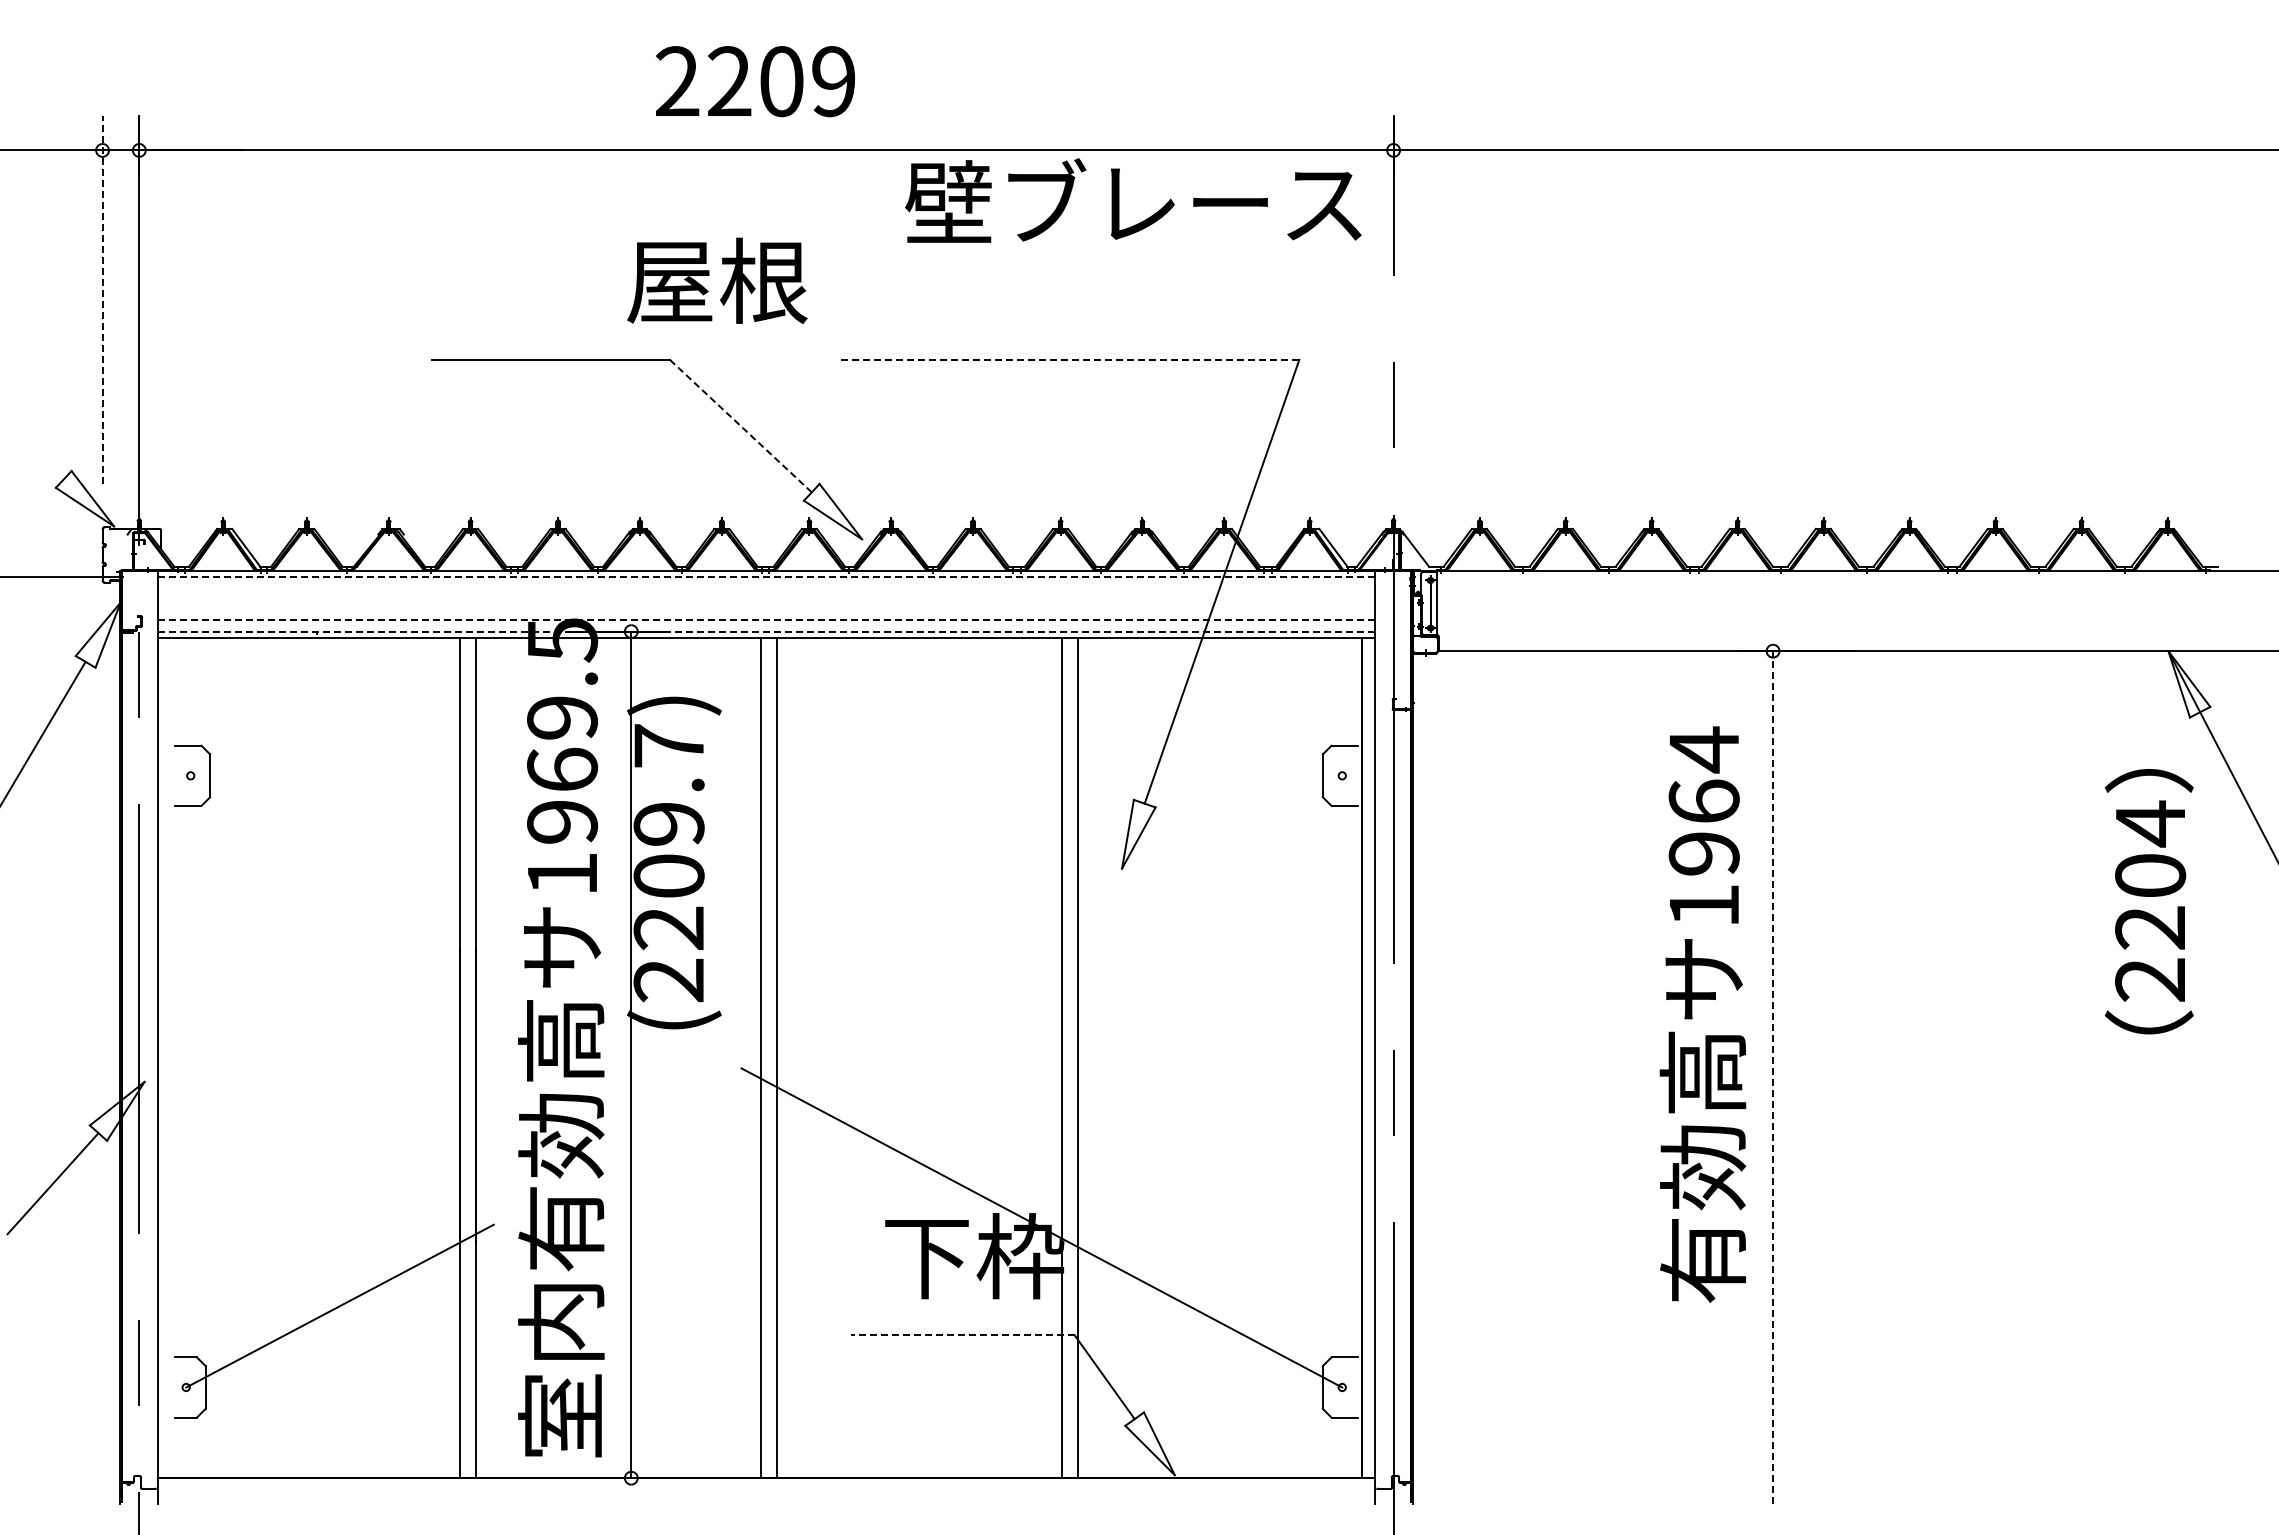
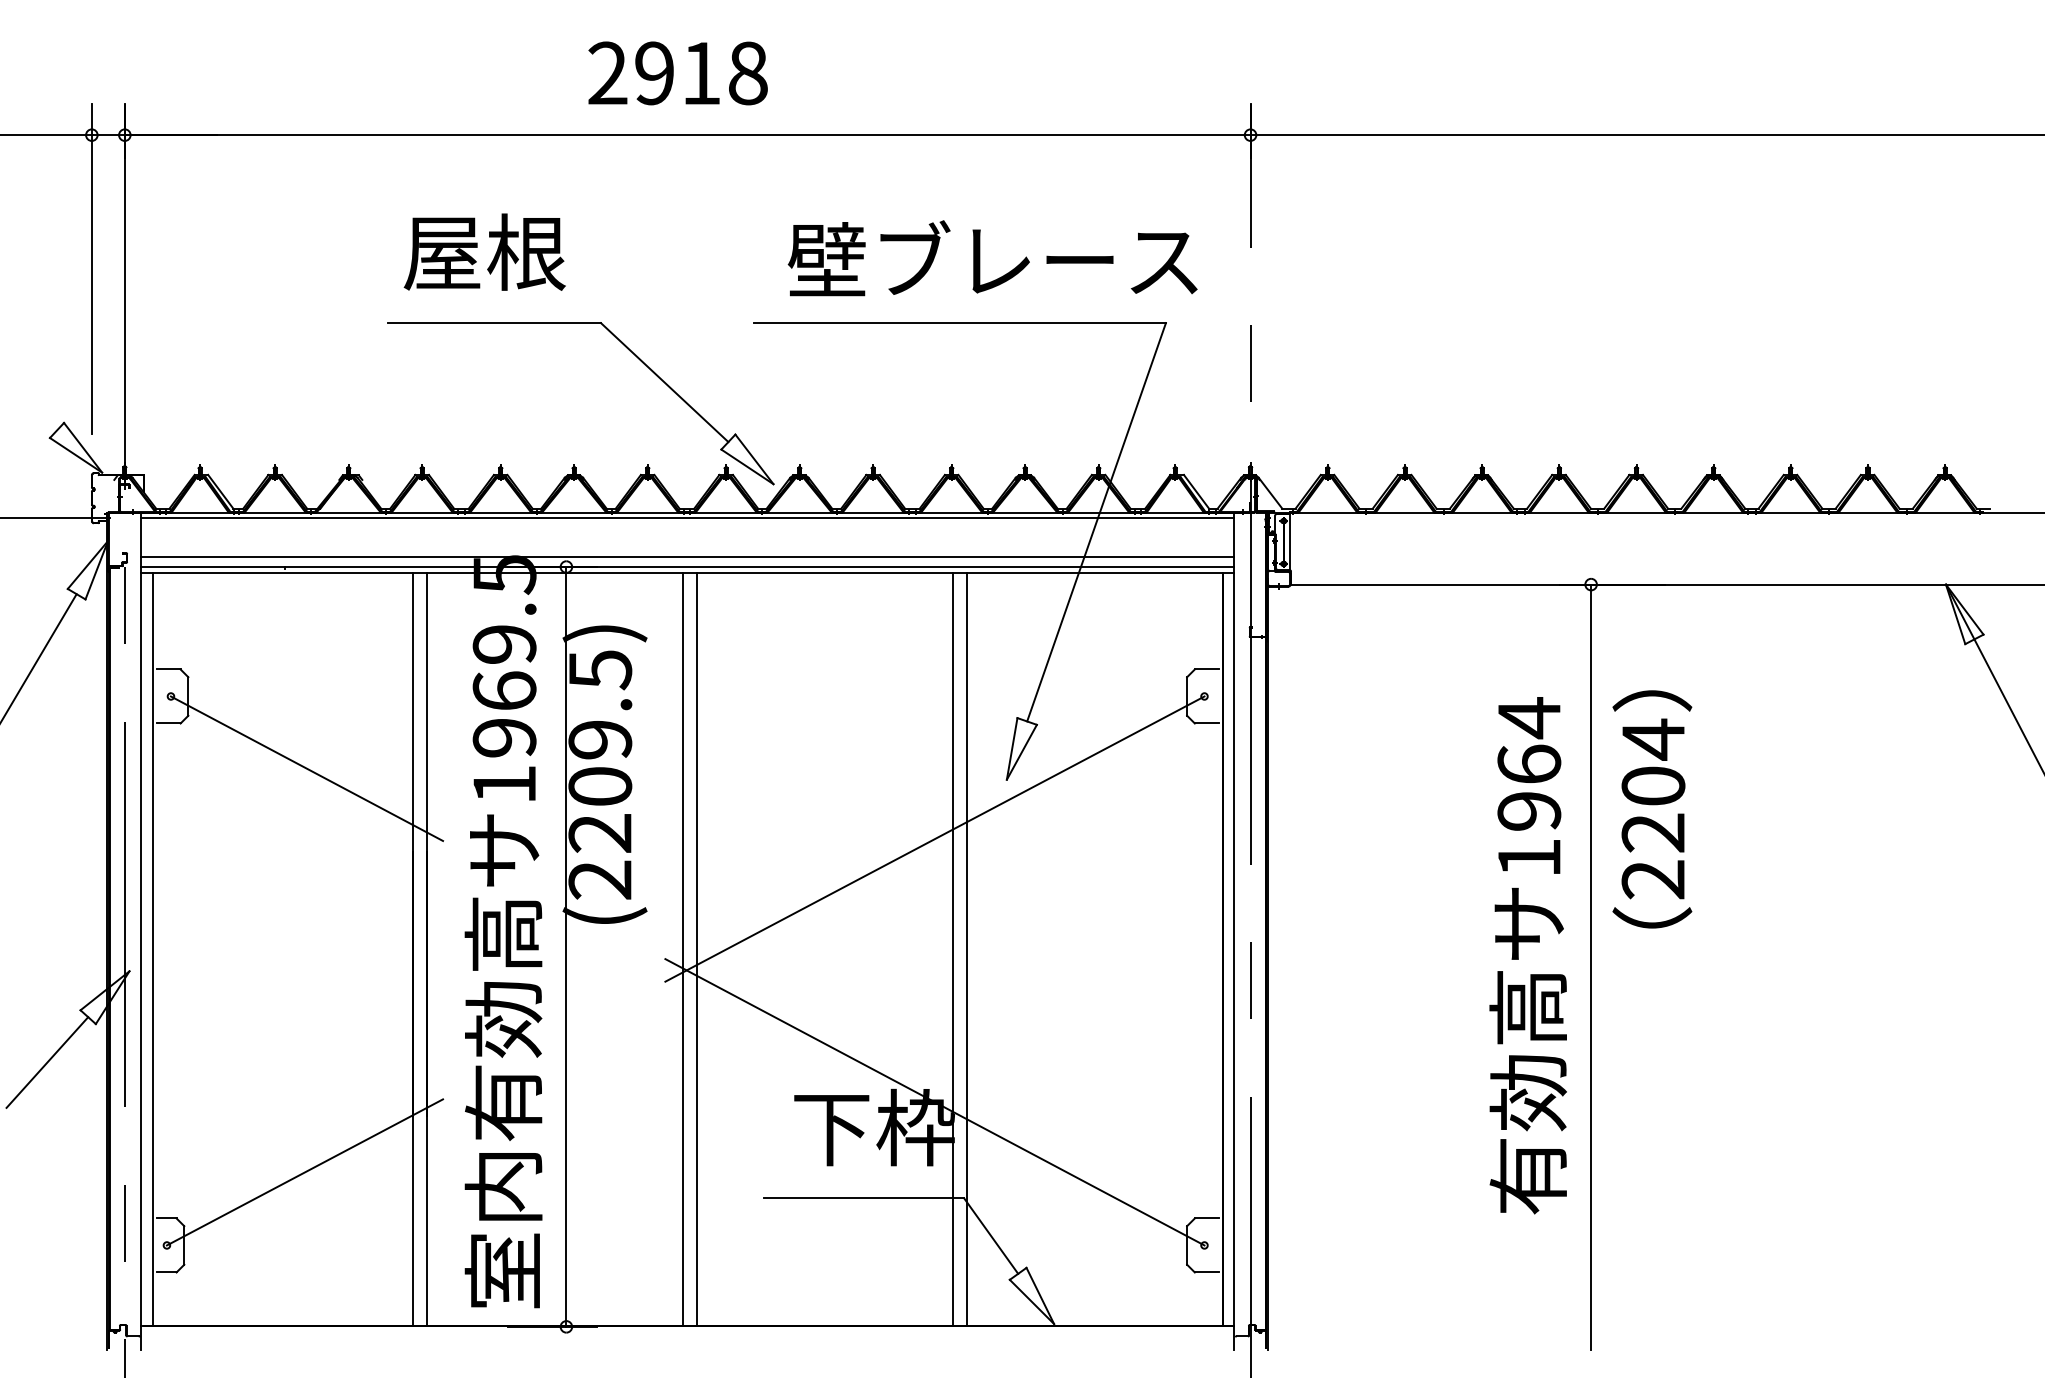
text: (781, 81) -> (701, 73), 2209 -> 2918
text: (1133, 200) -> (992, 258), moved
text: (717, 280) -> (484, 251), moved
line: (102, 299) -> (91, 268), dashed -> solid
line: (1069, 359) -> (959, 322), dashed -> solid
line: (740, 425) -> (664, 382), dashed -> solid
line: (766, 577) -> (687, 518), dashed -> solid
line: (766, 620) -> (687, 557), dashed -> solid
line: (766, 631) -> (687, 566), dashed -> solid
text: (669, 746) -> (600, 670), (2209.7) -> (2209.5)
line: (341, 855) -> (306, 767), added
text: (2148, 901) -> (1651, 809), moved
line: (1041, 934) -> (934, 838), added
text: (1702, 1014) -> (1527, 955), moved
line: (170, 1057) -> (152, 949), added
line: (1773, 1076) -> (1591, 966), dashed -> solid
line: (962, 1335) -> (863, 1198), dashed -> solid

